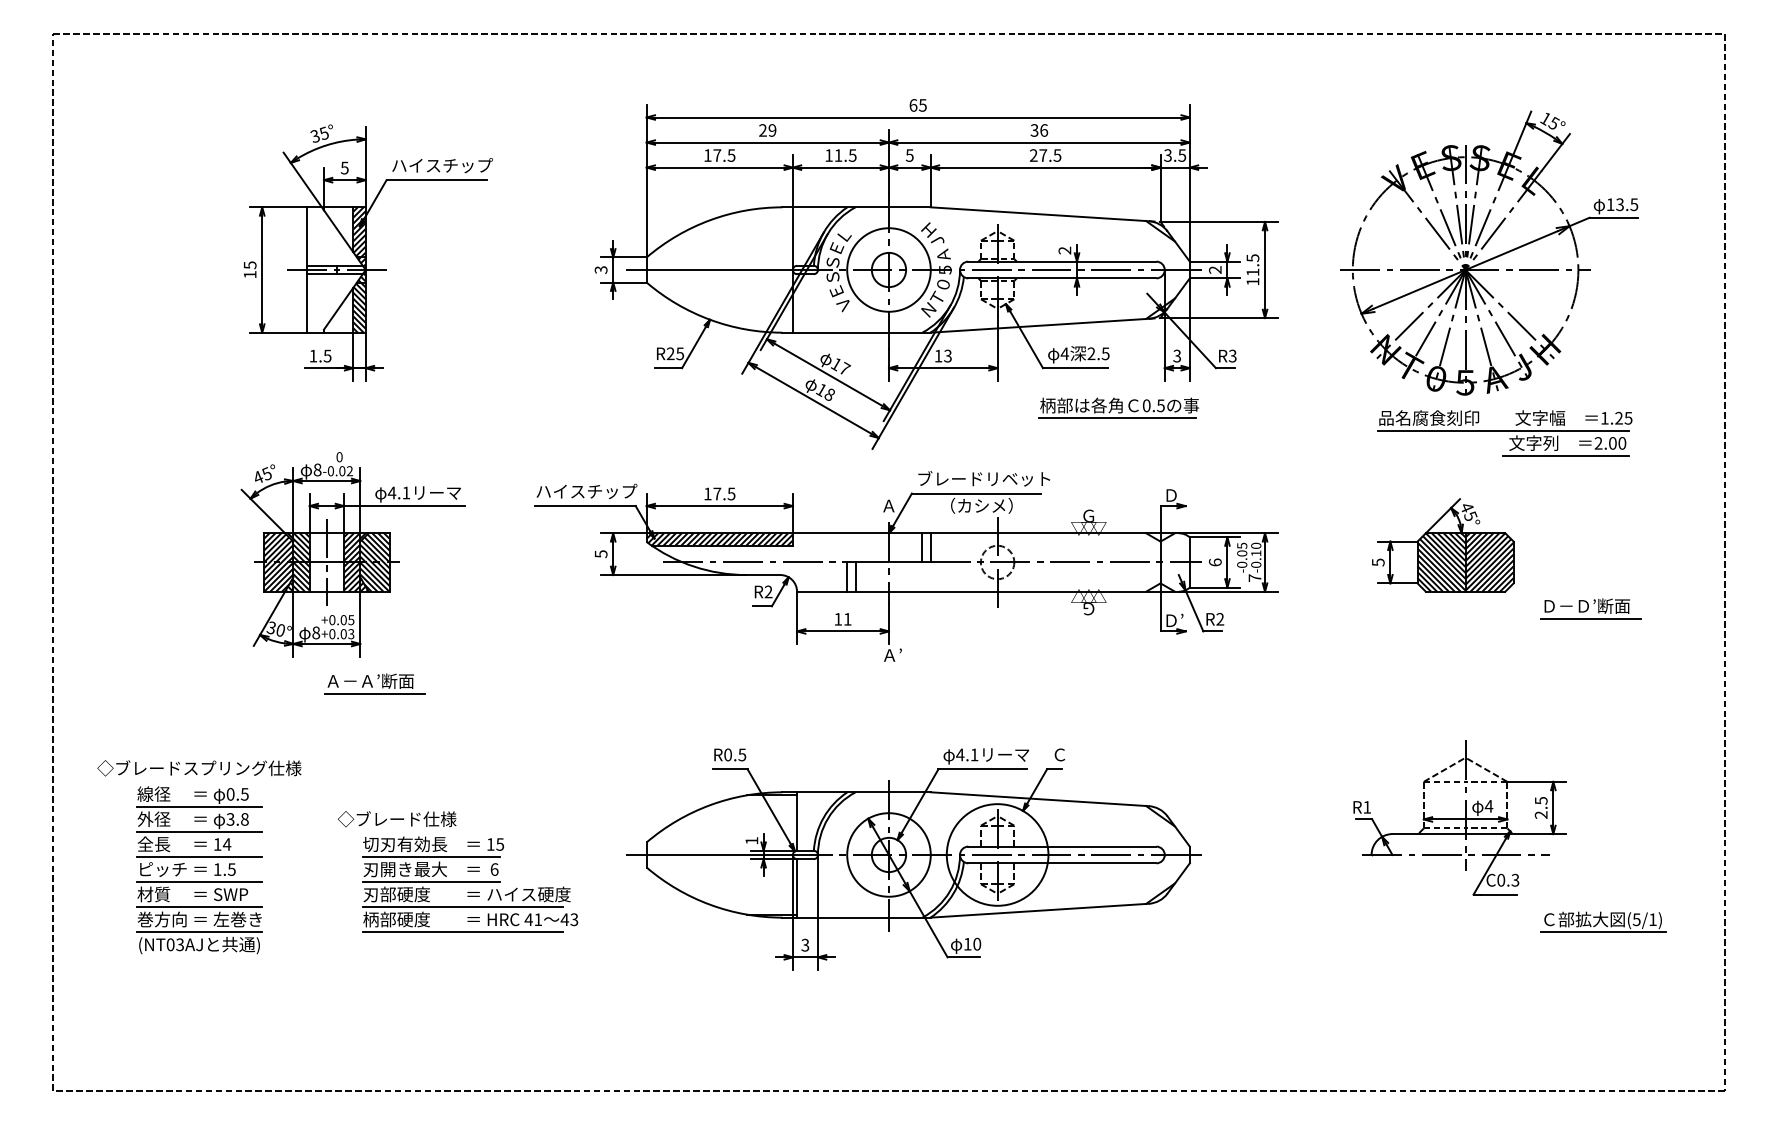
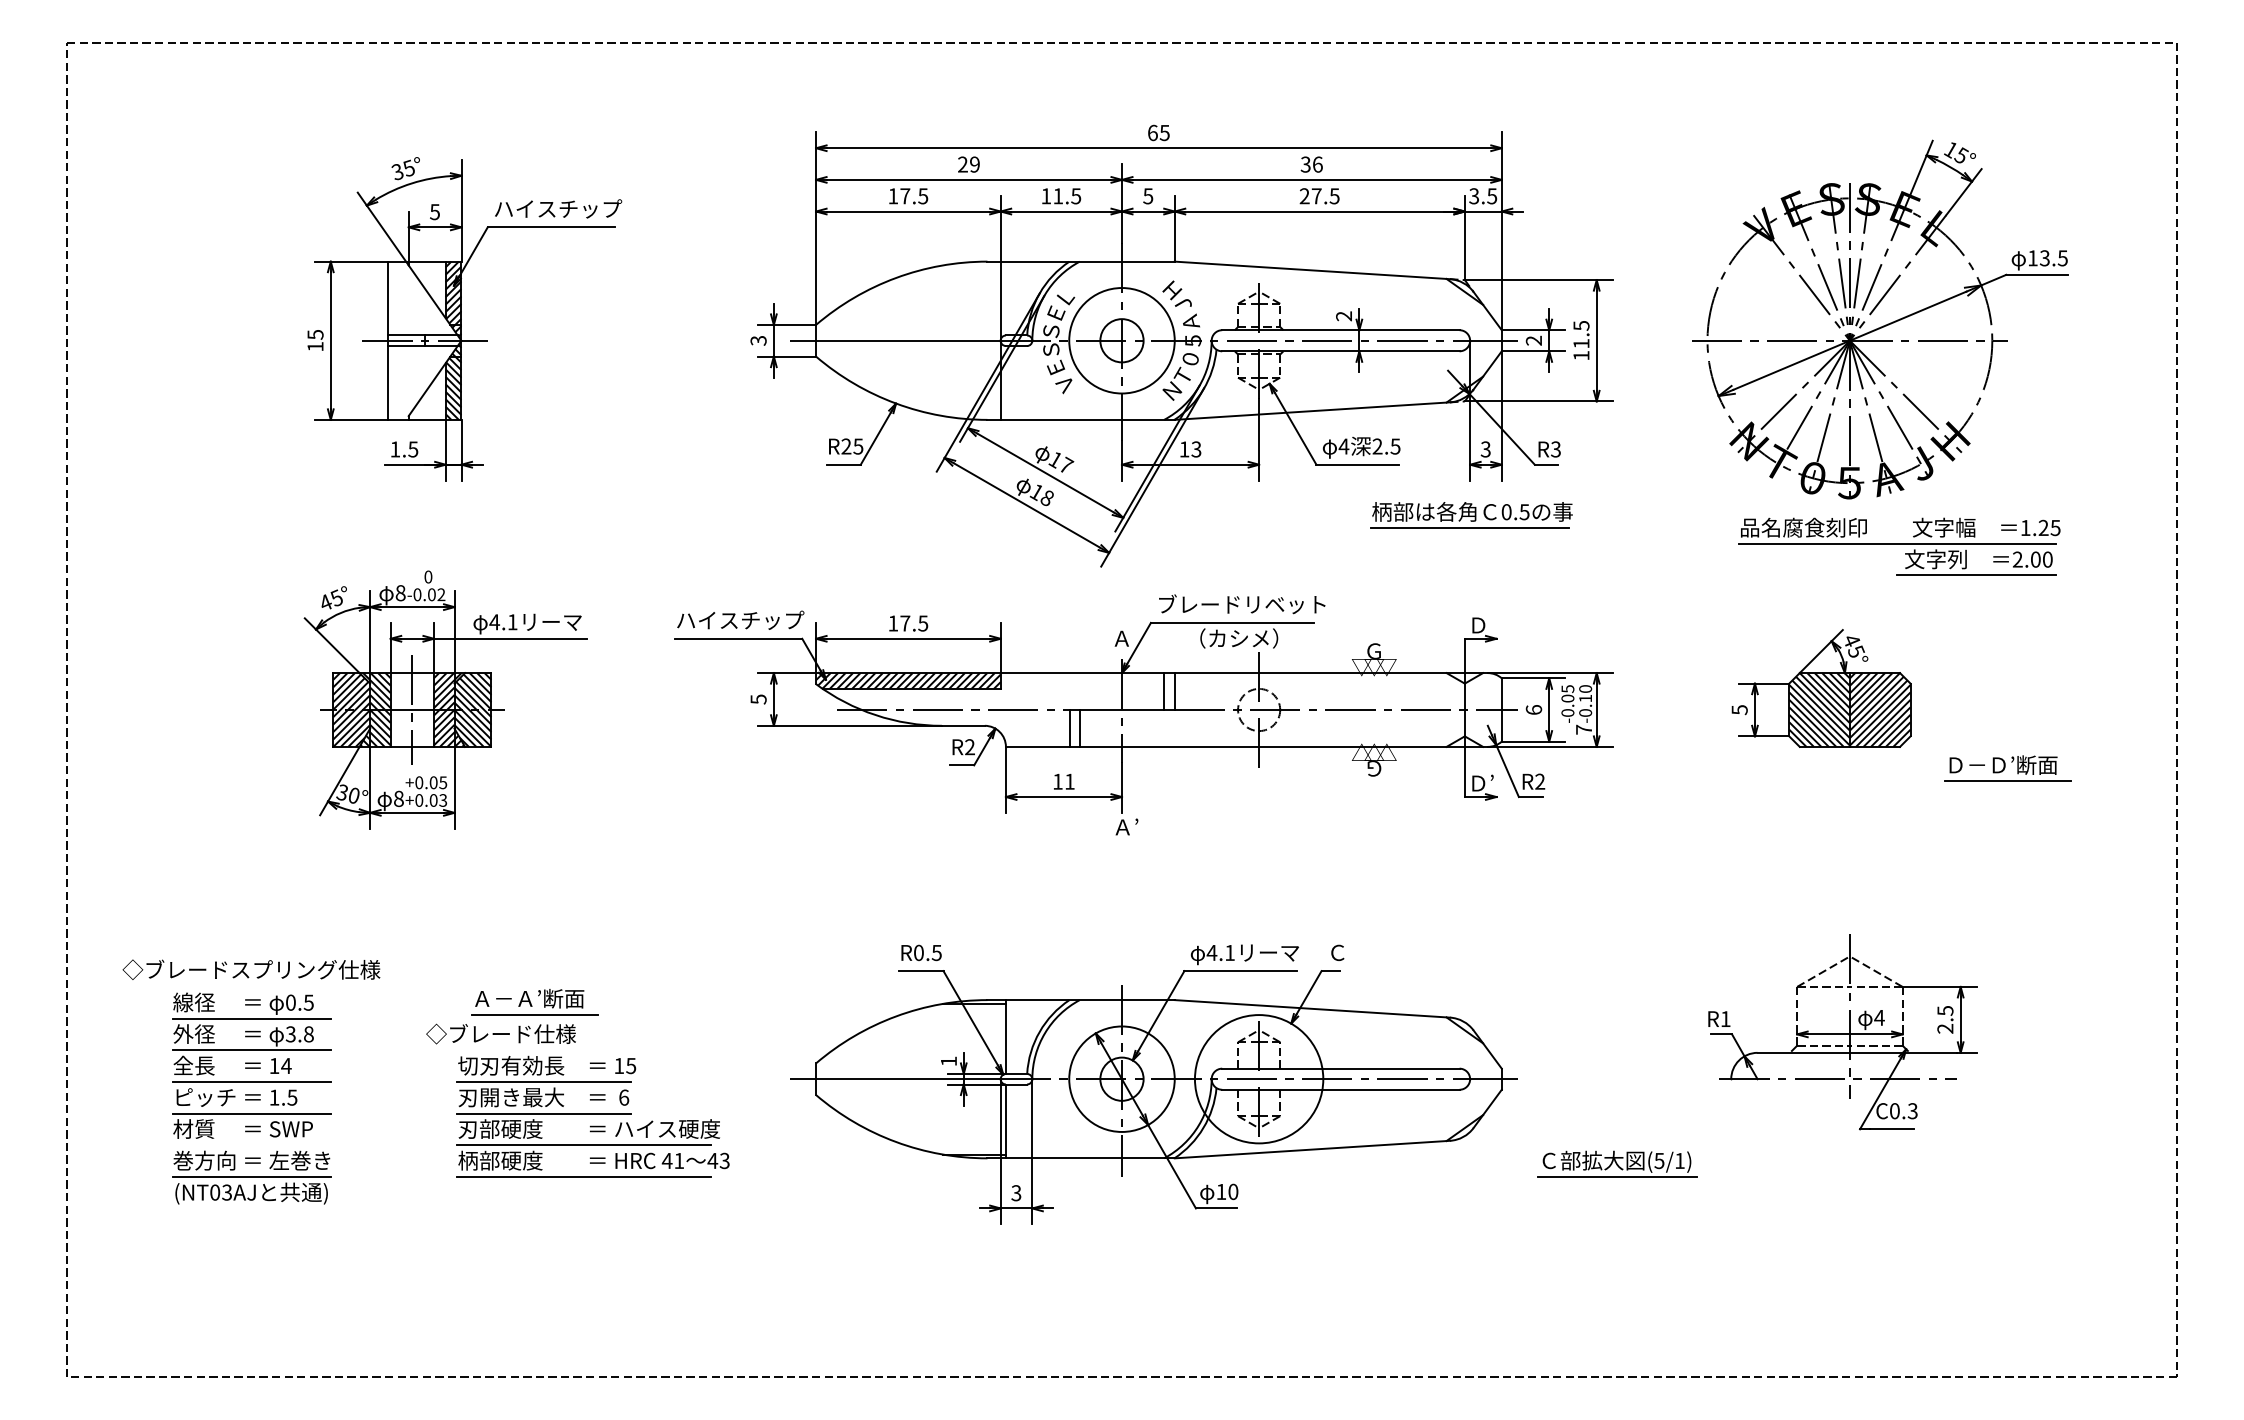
part: (1118, 407) -> (1471, 514), moved
part: (374, 683) -> (534, 1001), moved
line: (199, 907) -> (251, 1145), removed
part: (1603, 921) -> (1617, 1163), moved

